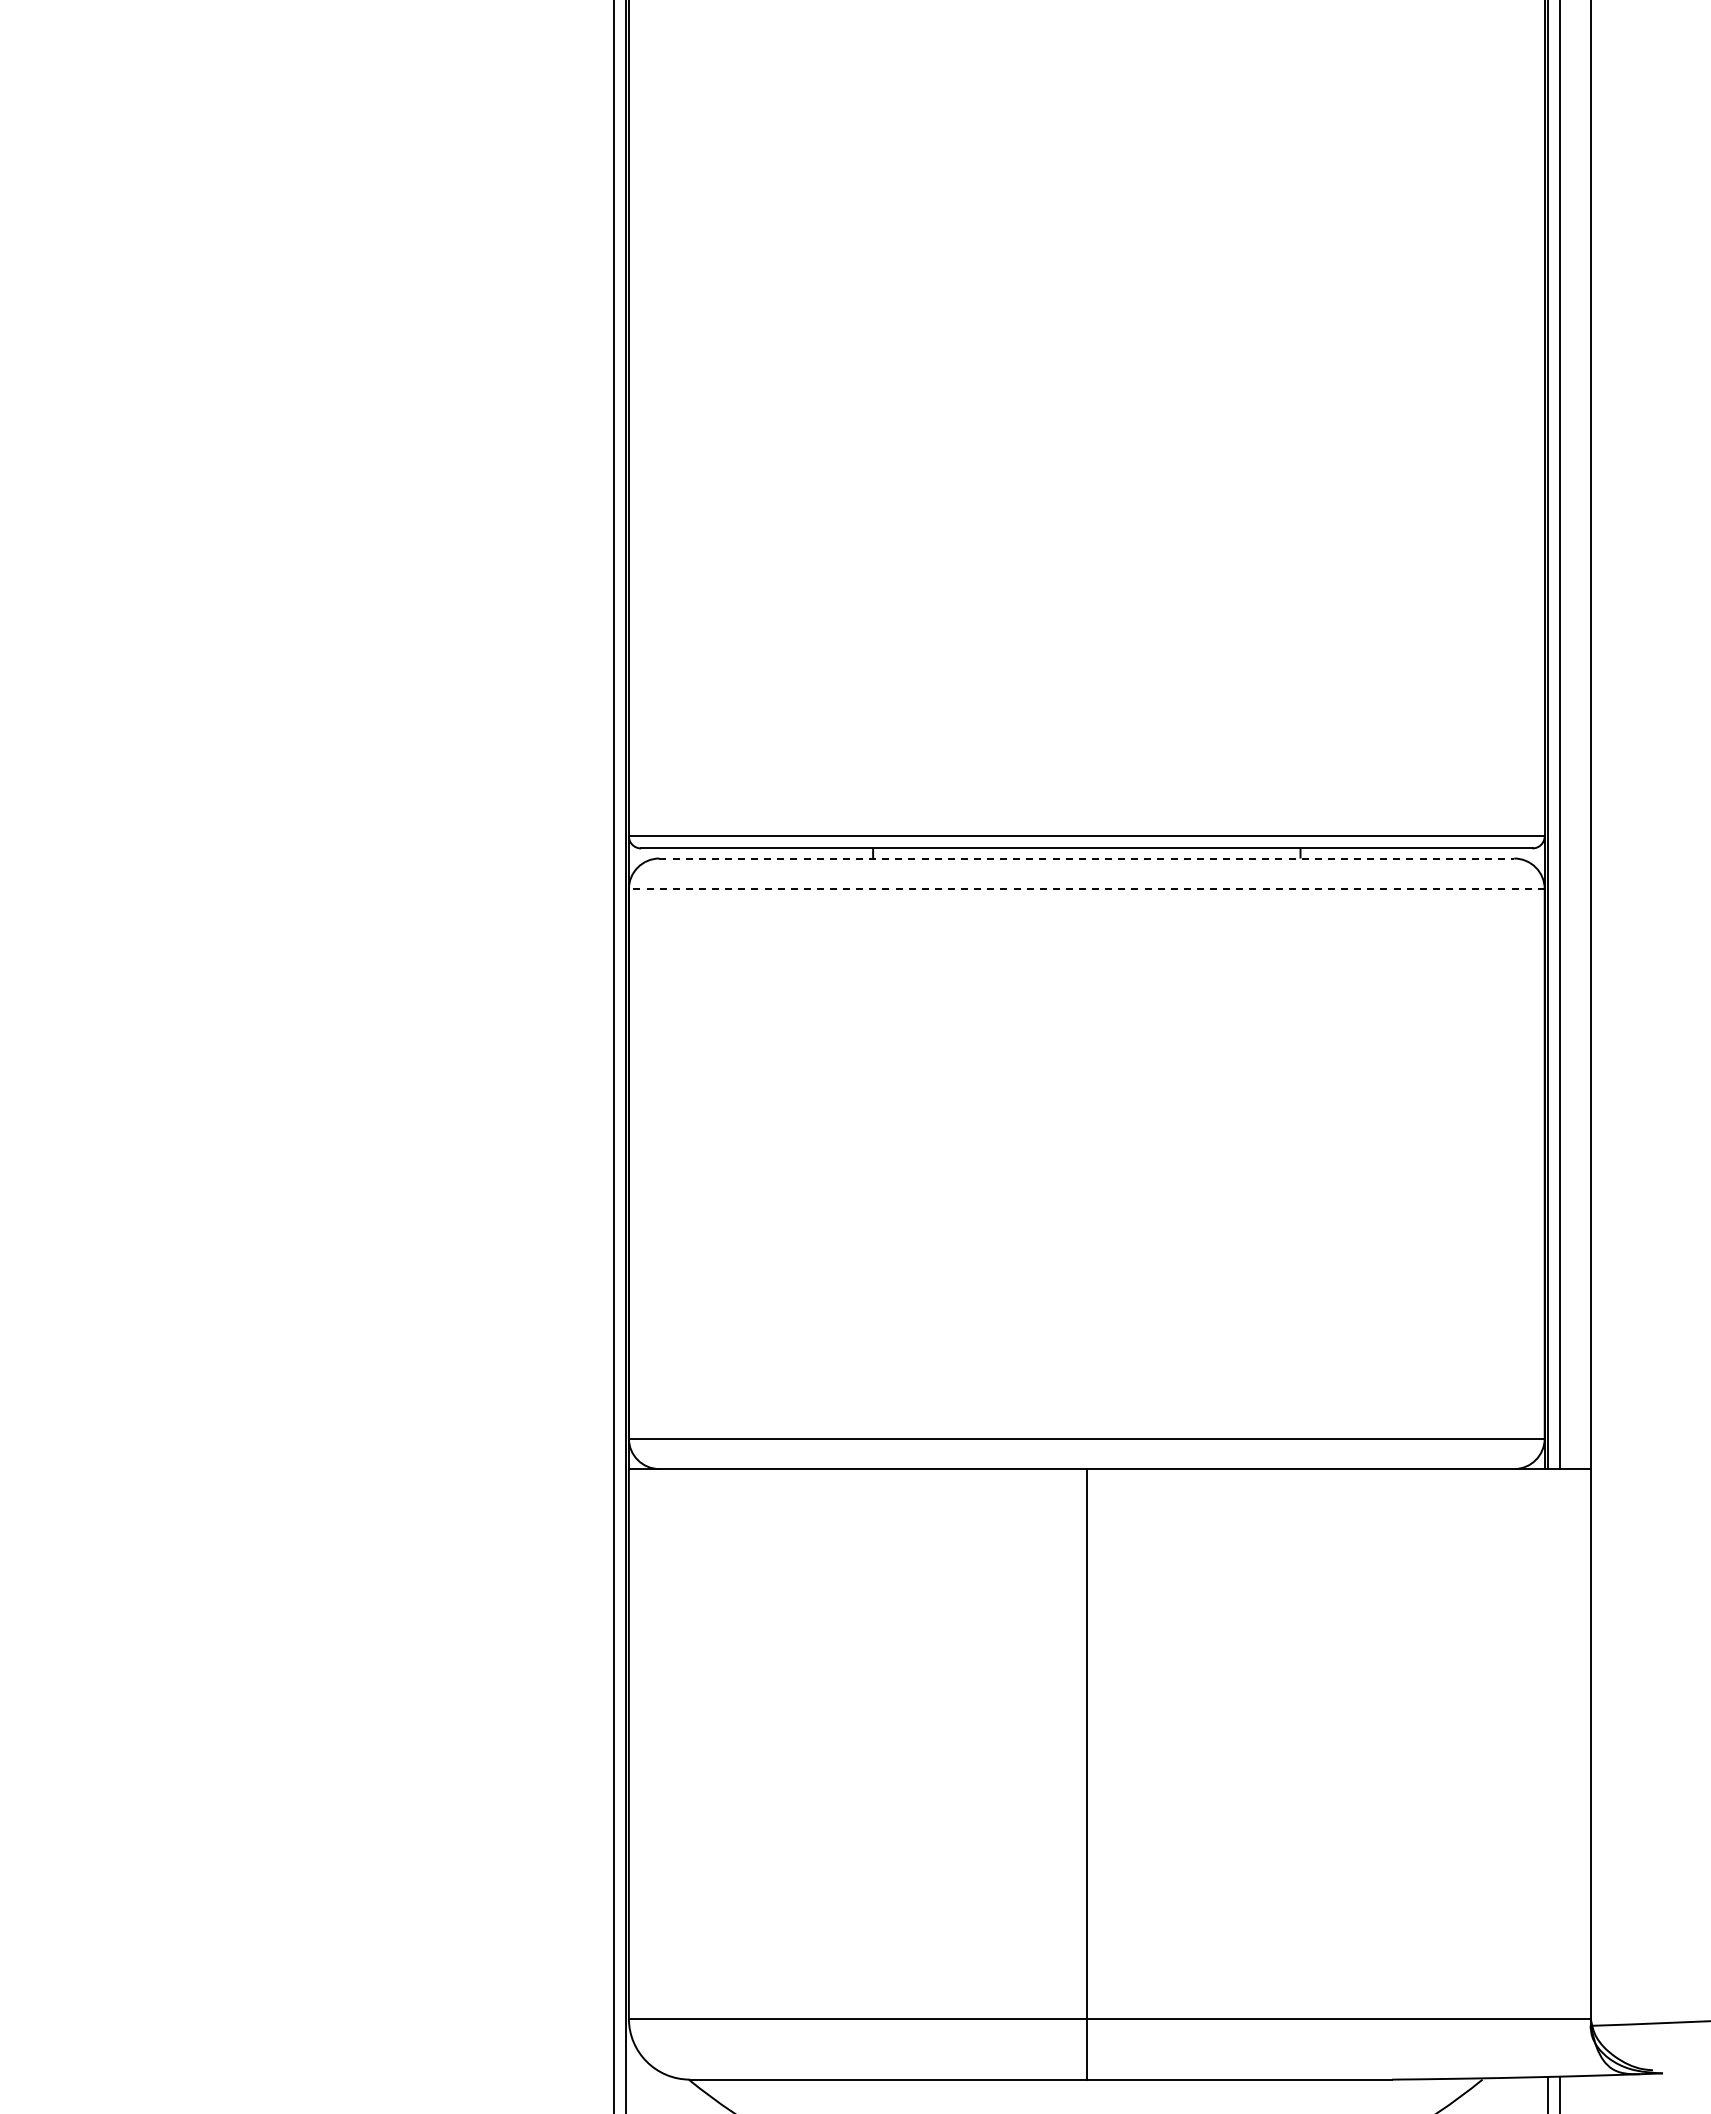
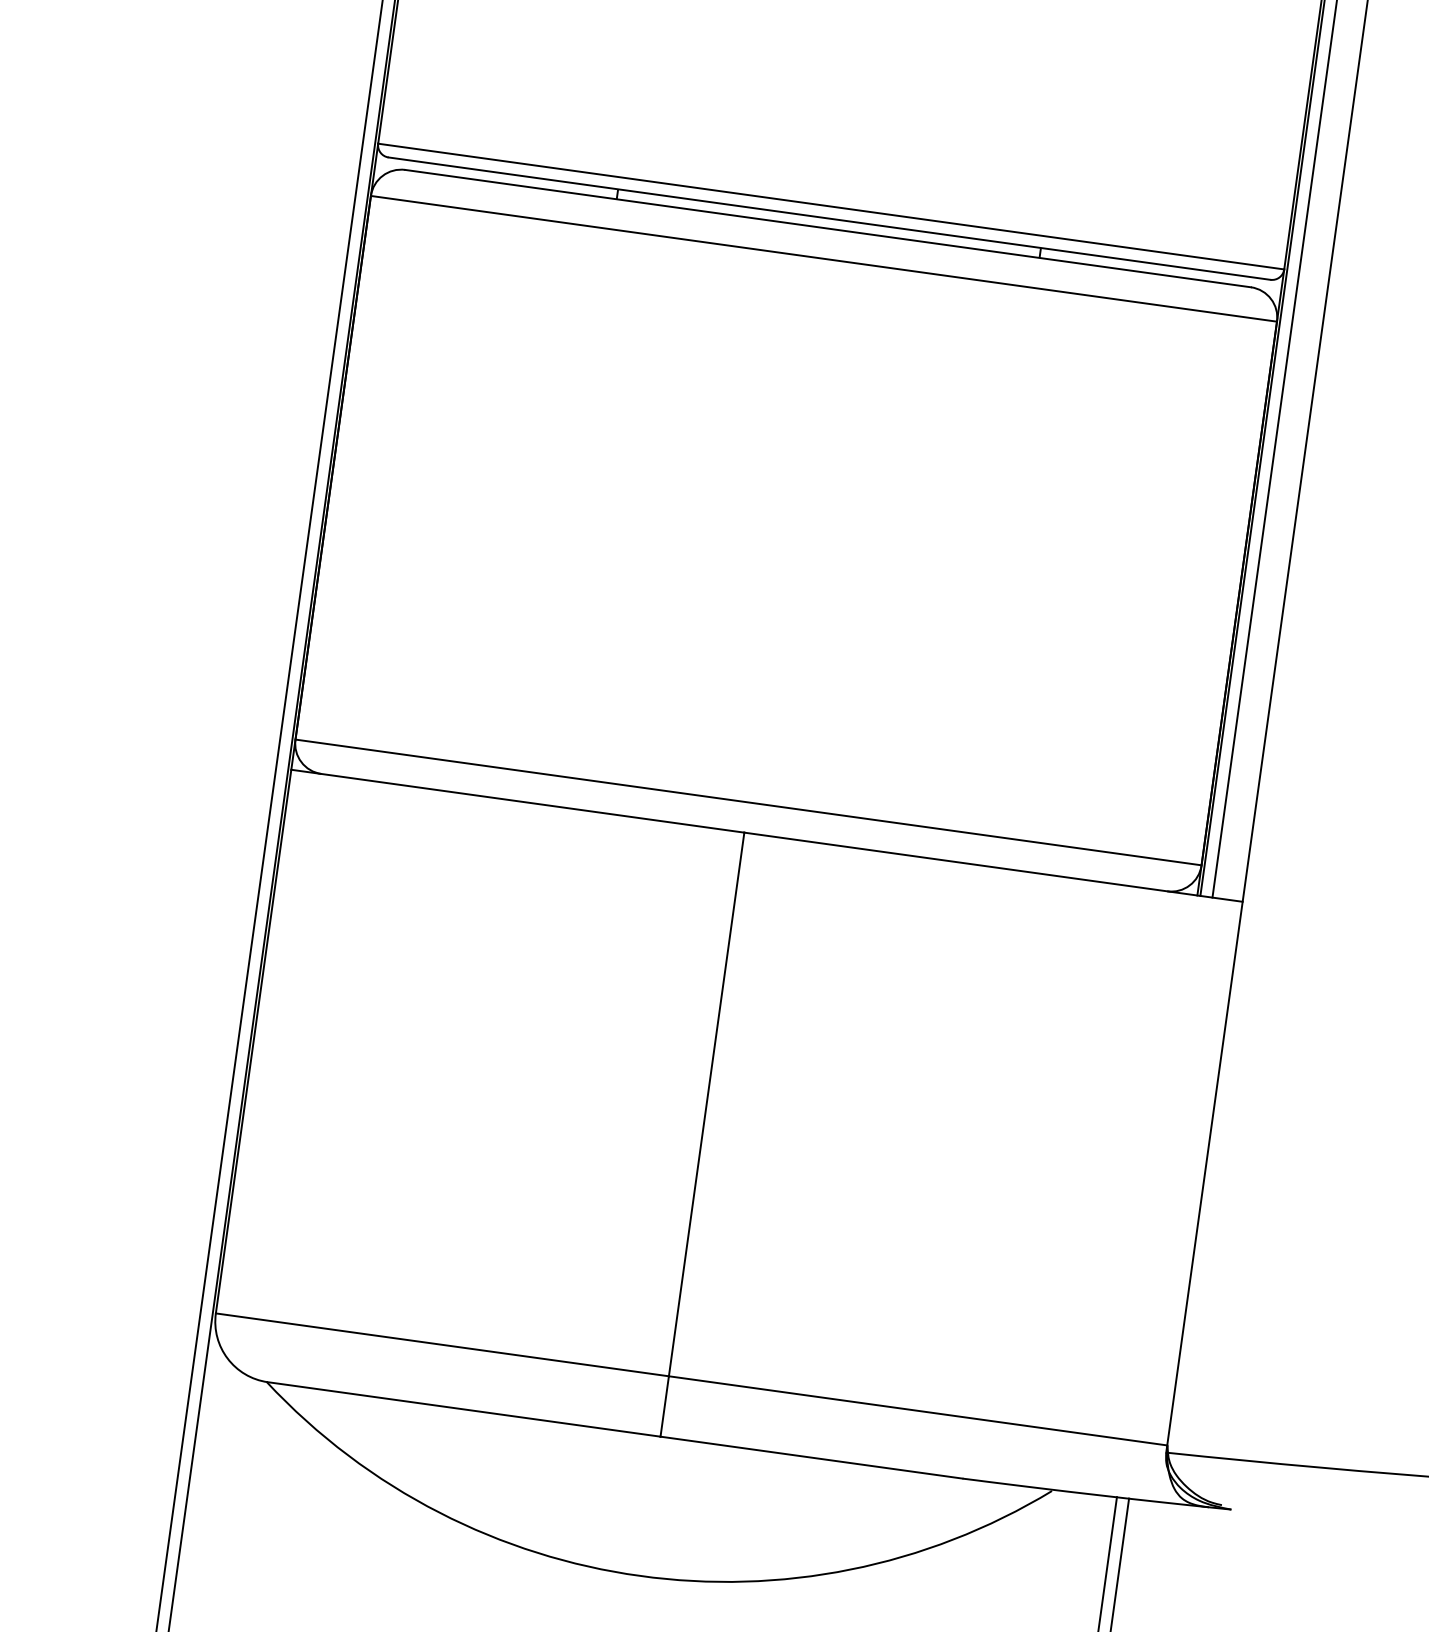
line: (1087, 858) -> (828, 228), dashed -> solid
line: (1086, 889) -> (823, 259), dashed -> solid

